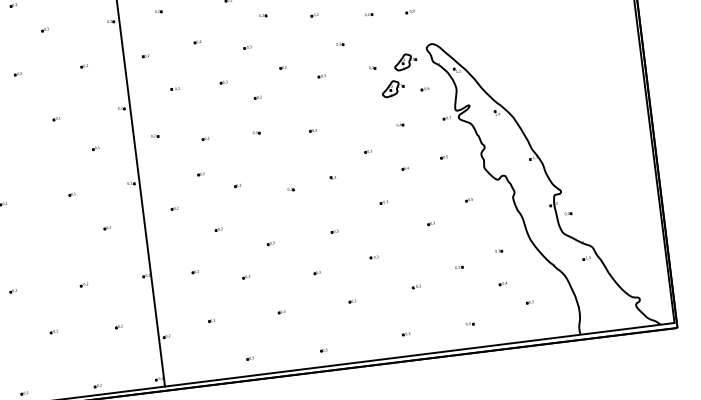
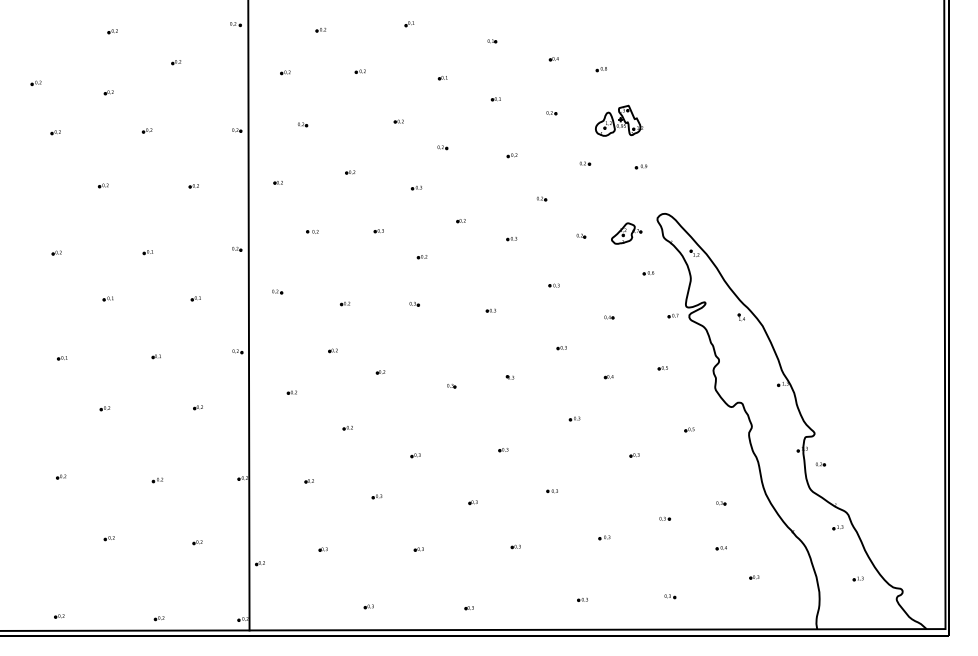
part: (393, 88) -> (605, 267), removed
part: (356, 106) -> (553, 285), added
part: (31, 156) -> (107, 298), added
part: (38, 237) -> (104, 408), added
part: (605, 293) -> (857, 578), added

